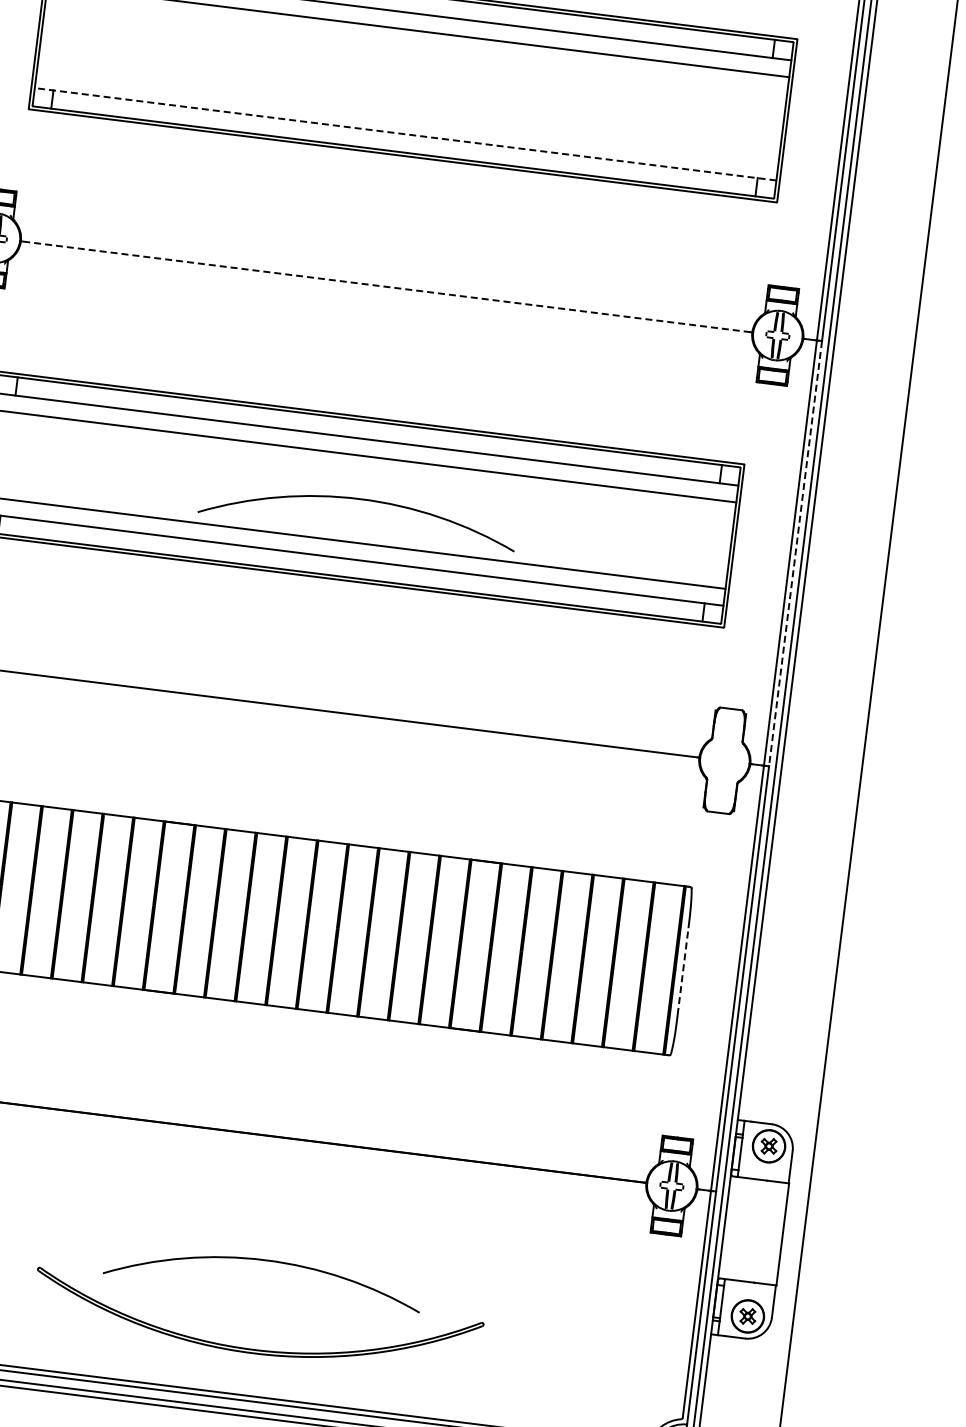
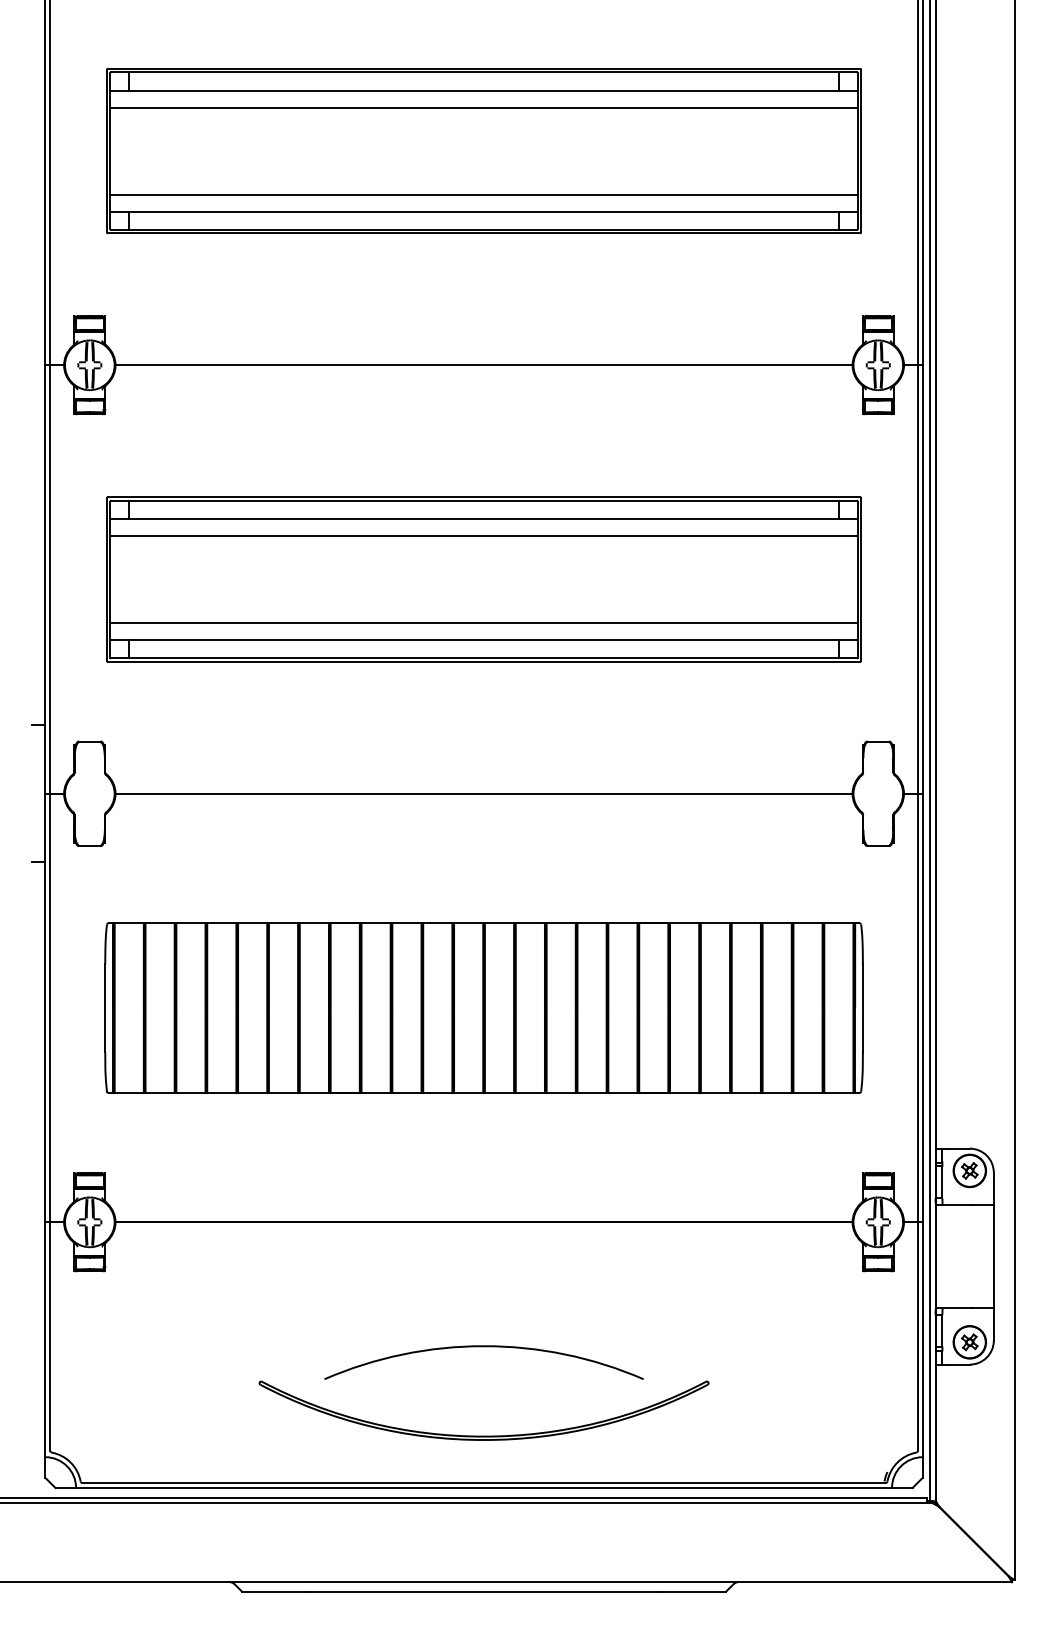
line: (407, 117) -> (483, 194), added
line: (406, 134) -> (484, 211), dashed -> solid
line: (387, 287) -> (484, 365), dashed -> solid
arc: (359, 500) -> (483, 580), removed
line: (795, 554) -> (922, 580), dashed -> solid
line: (682, 971) -> (862, 1008), dashed -> solid

